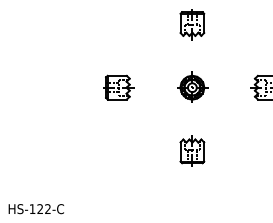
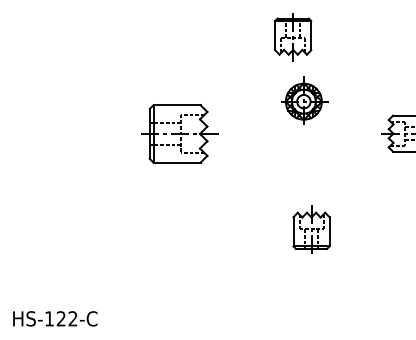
part: (192, 86) -> (304, 99), moved
part: (118, 87) -> (180, 133), size x1.6
part: (192, 150) -> (311, 229), moved

